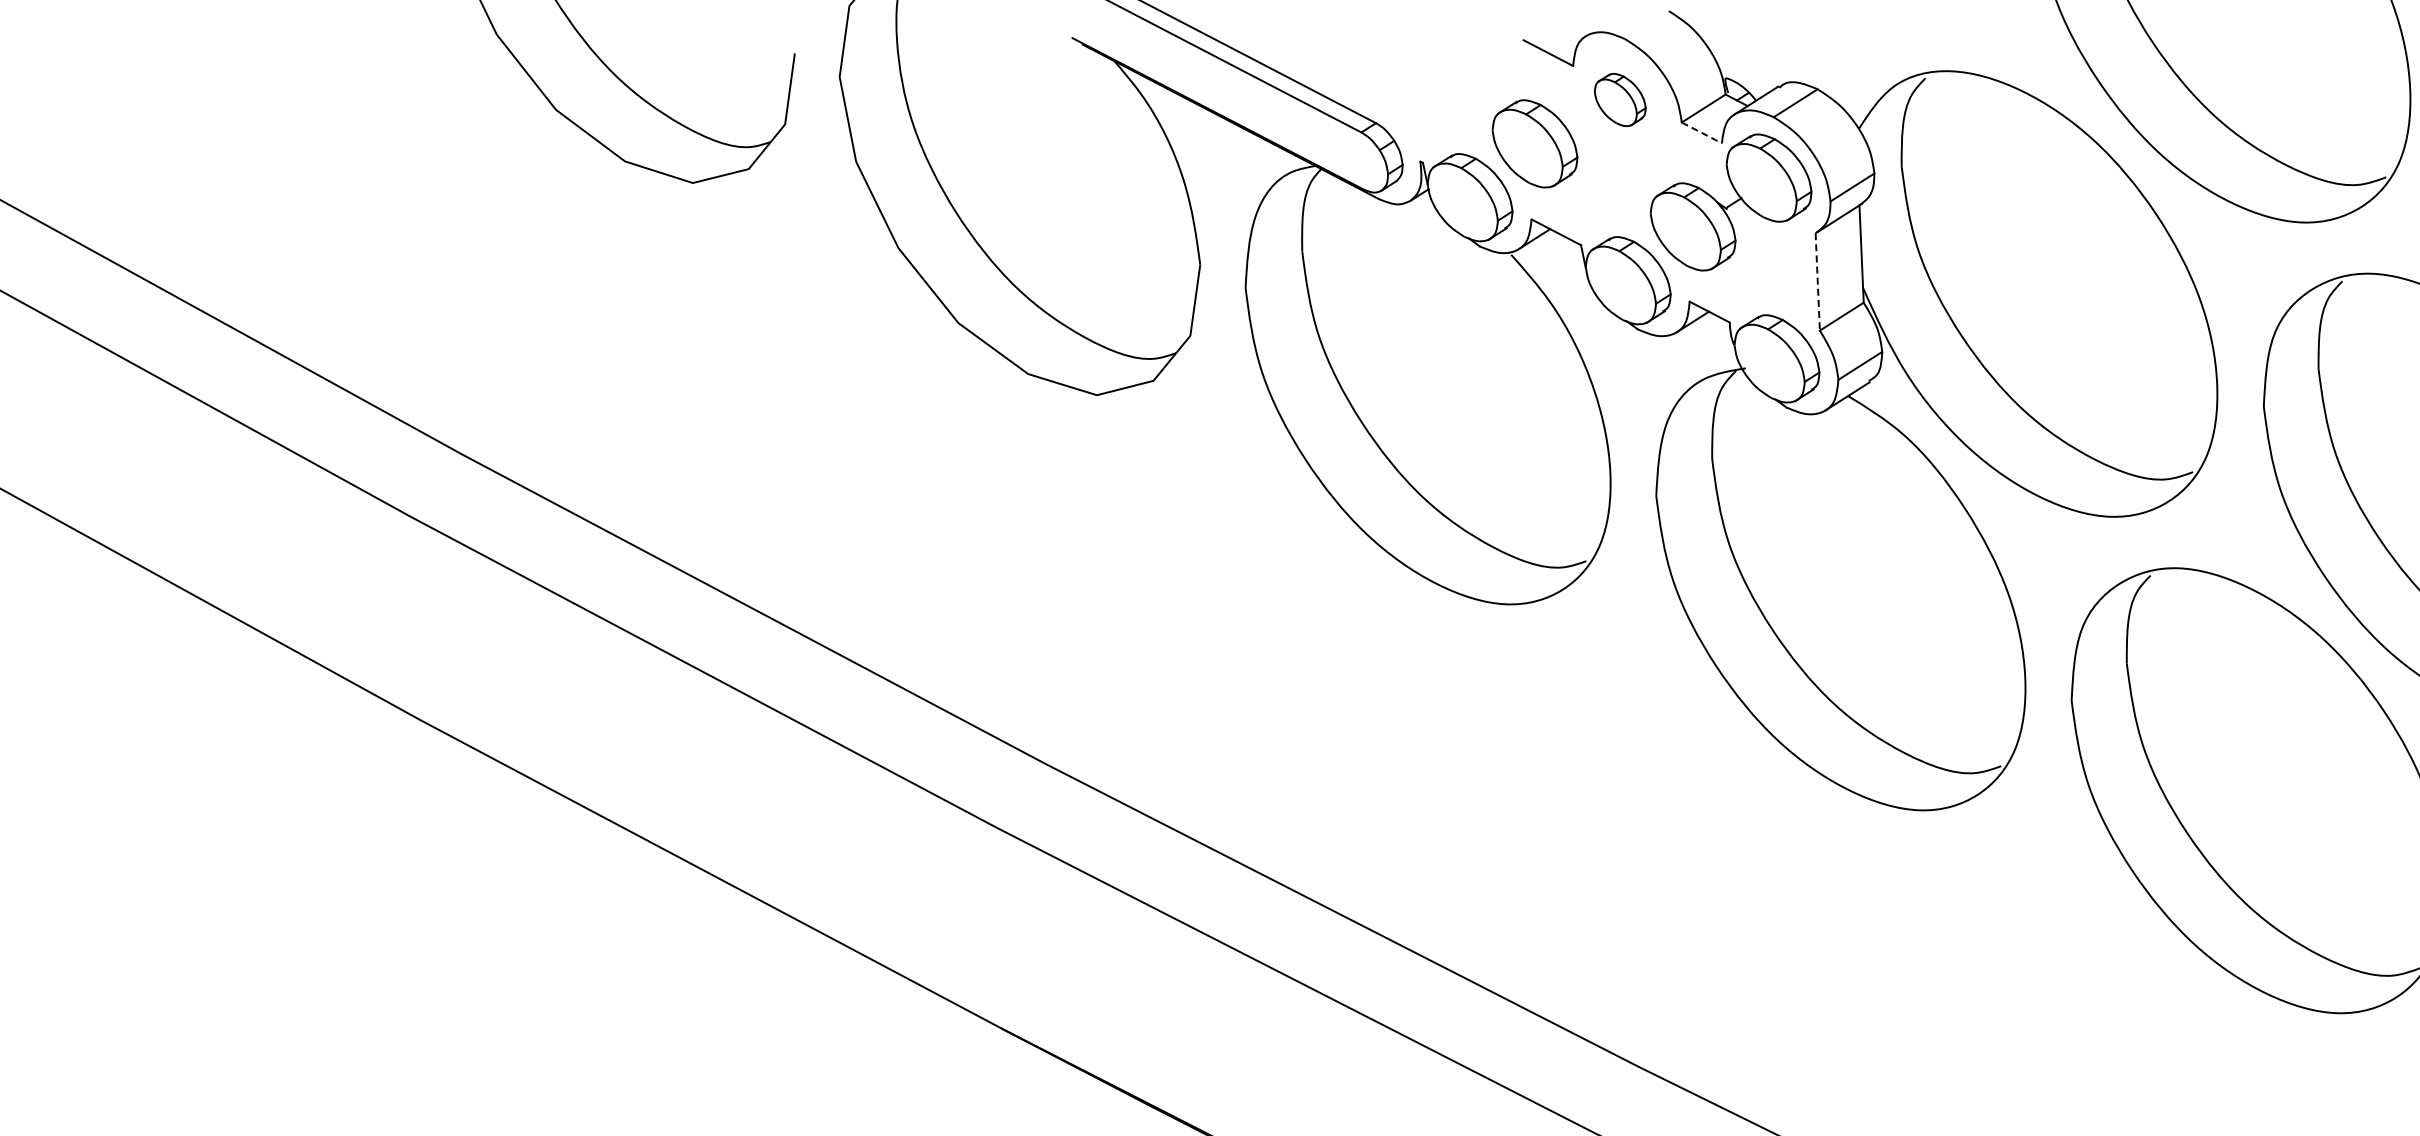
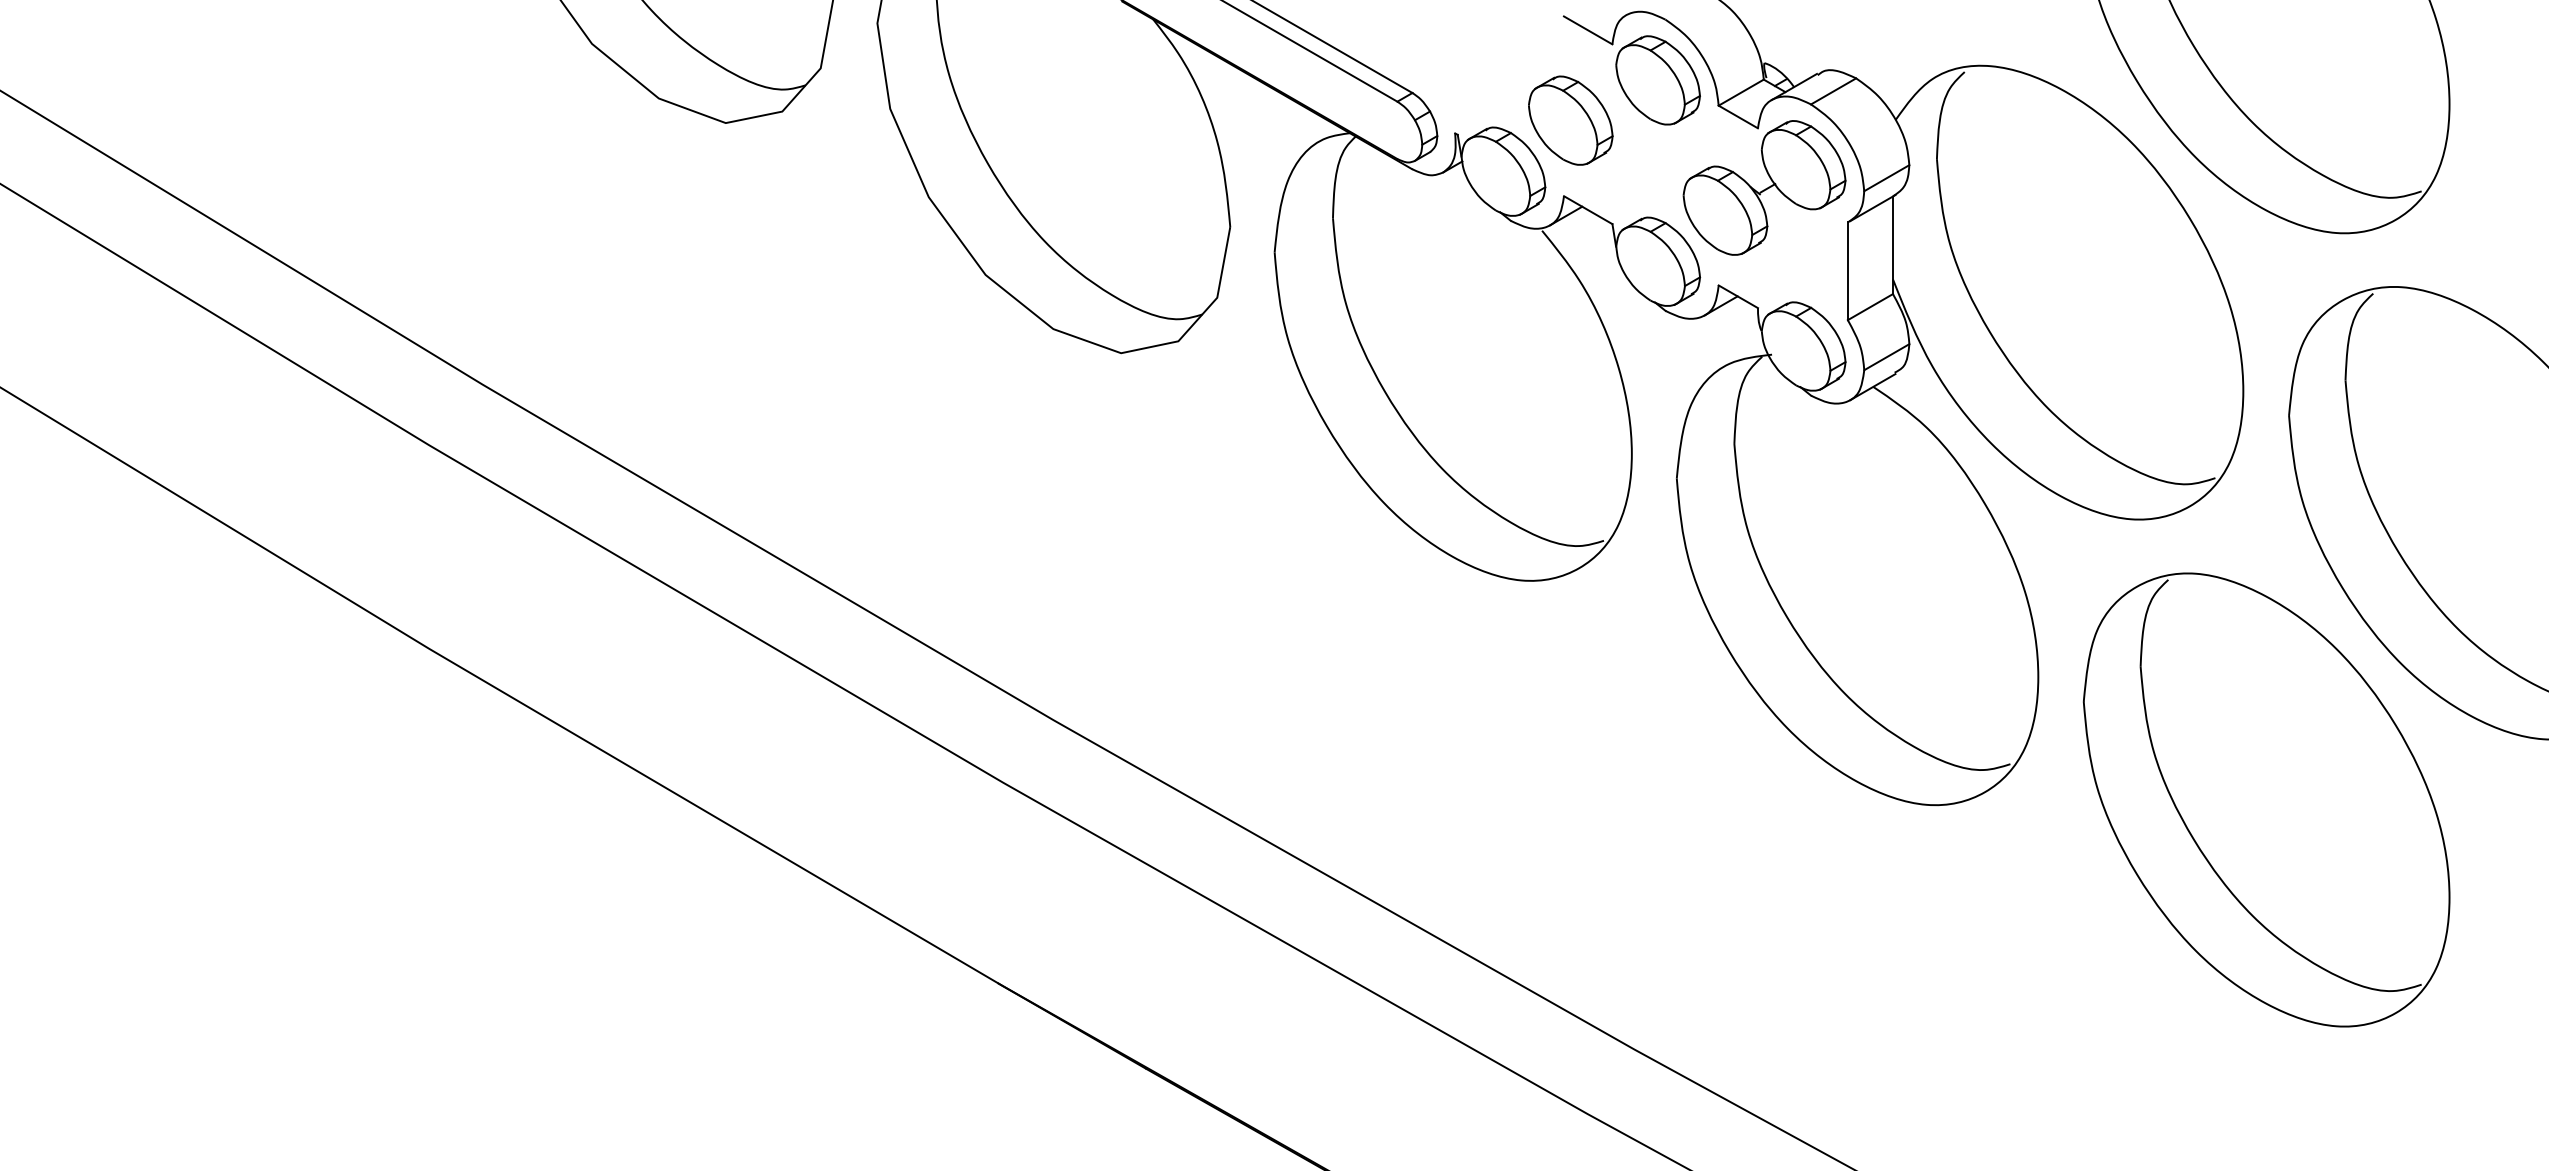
part: (1619, 100) -> (1657, 80), size x1.67
line: (1702, 133) -> (1738, 117), dashed -> solid
line: (1817, 282) -> (1847, 271), dashed -> solid

